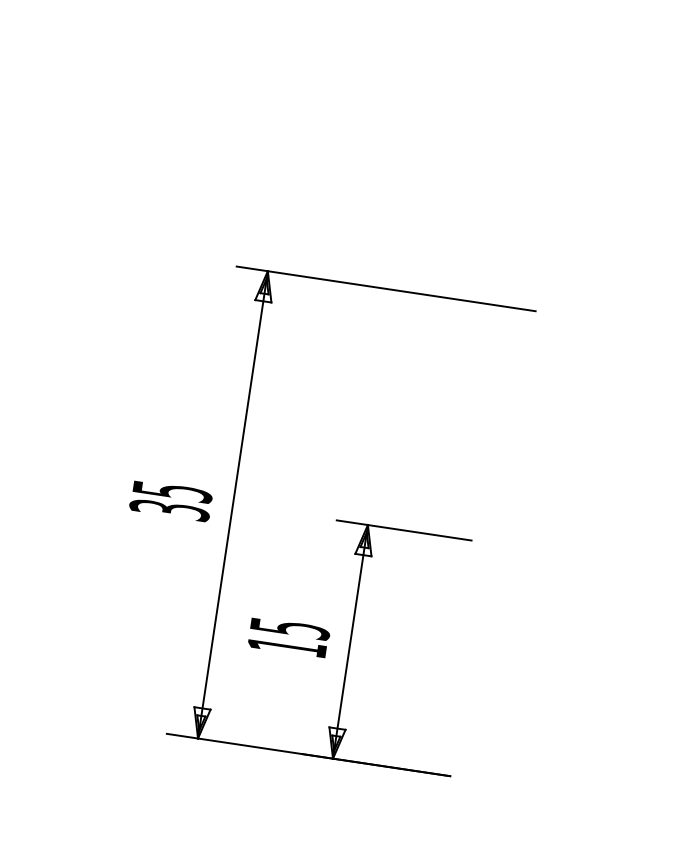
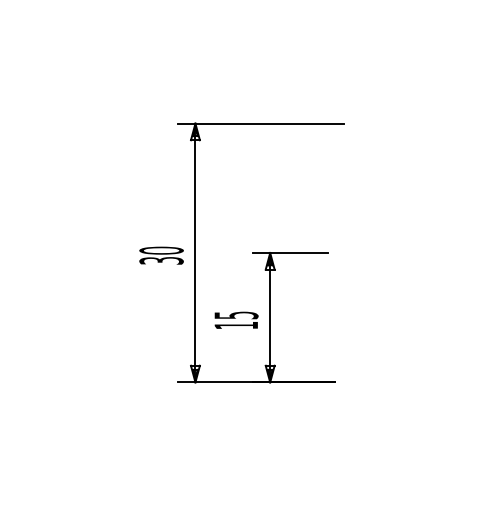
text: (172, 491) -> (161, 250), 35 -> 30

